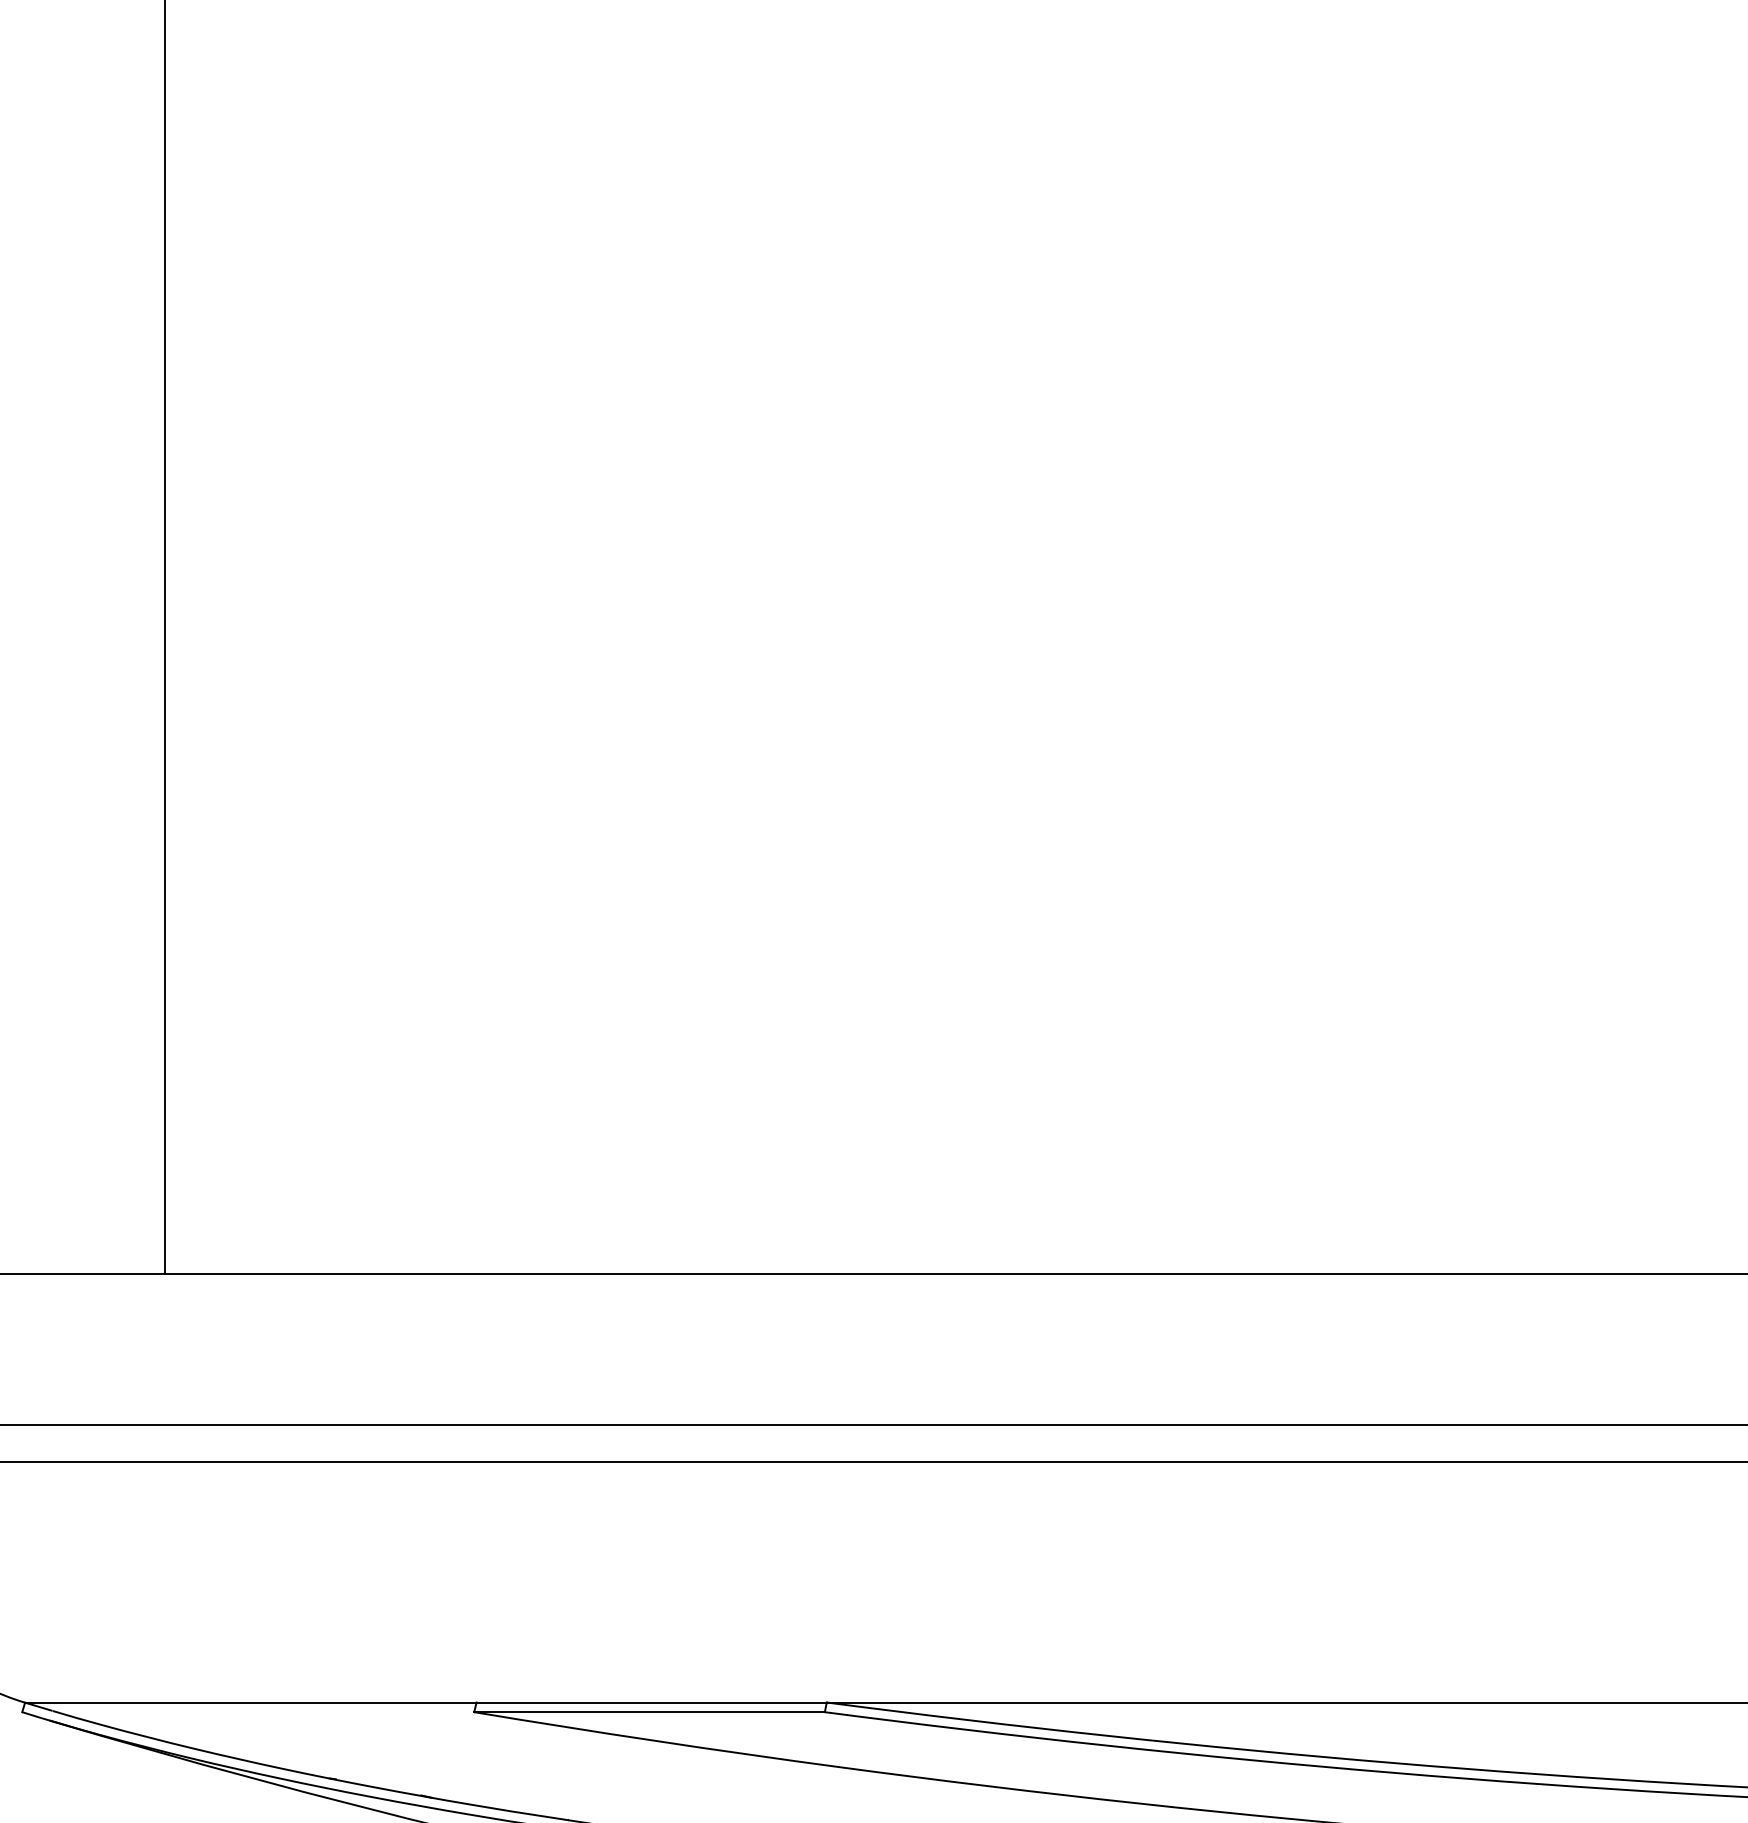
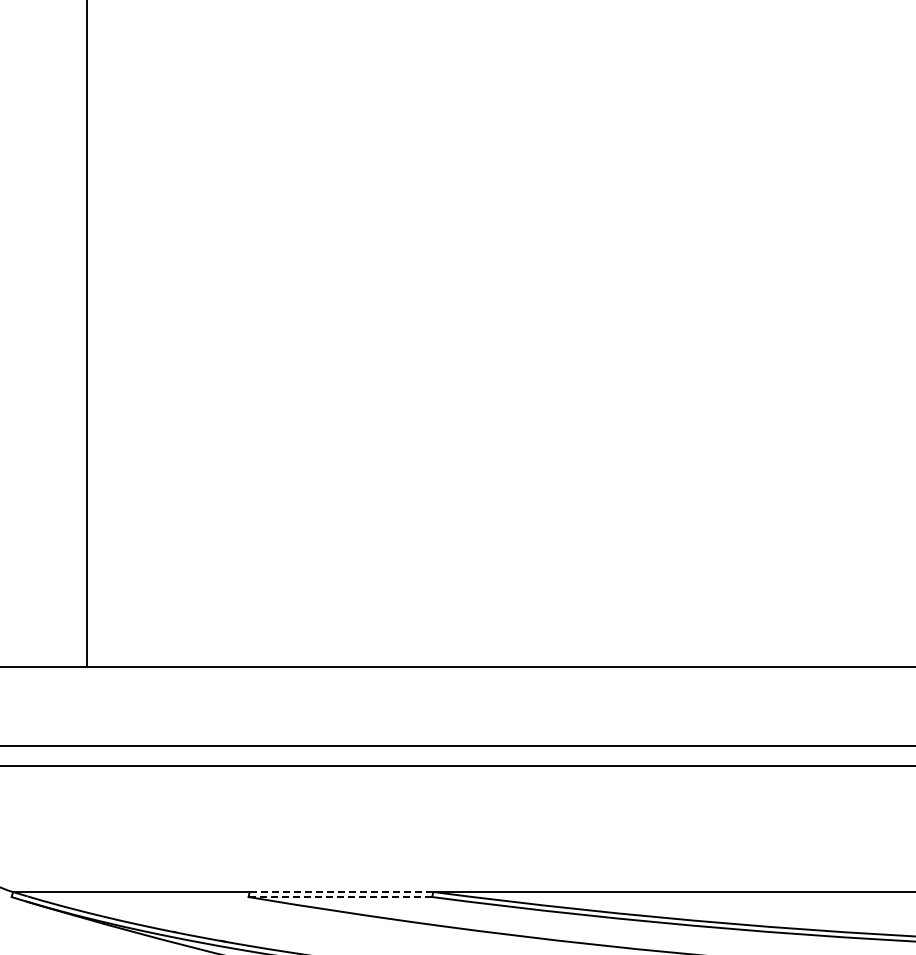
line: (651, 1701) -> (341, 891), solid -> dashed
line: (649, 1713) -> (340, 897), solid -> dashed

